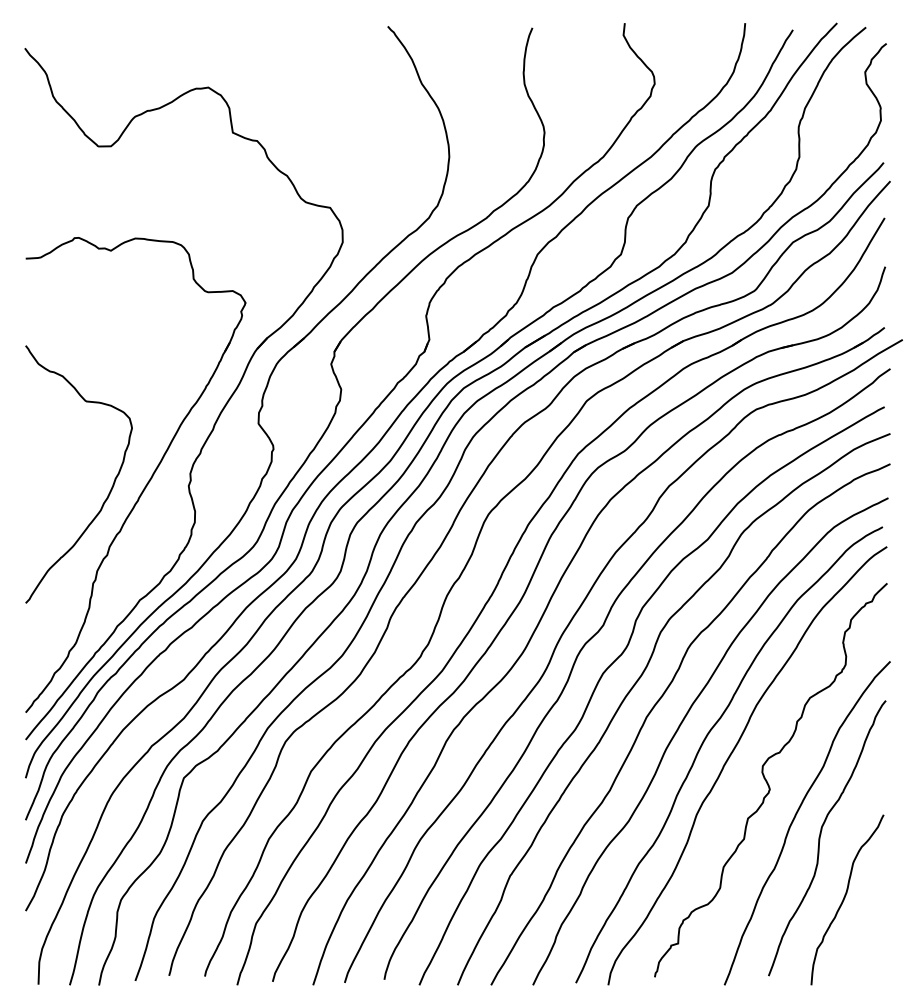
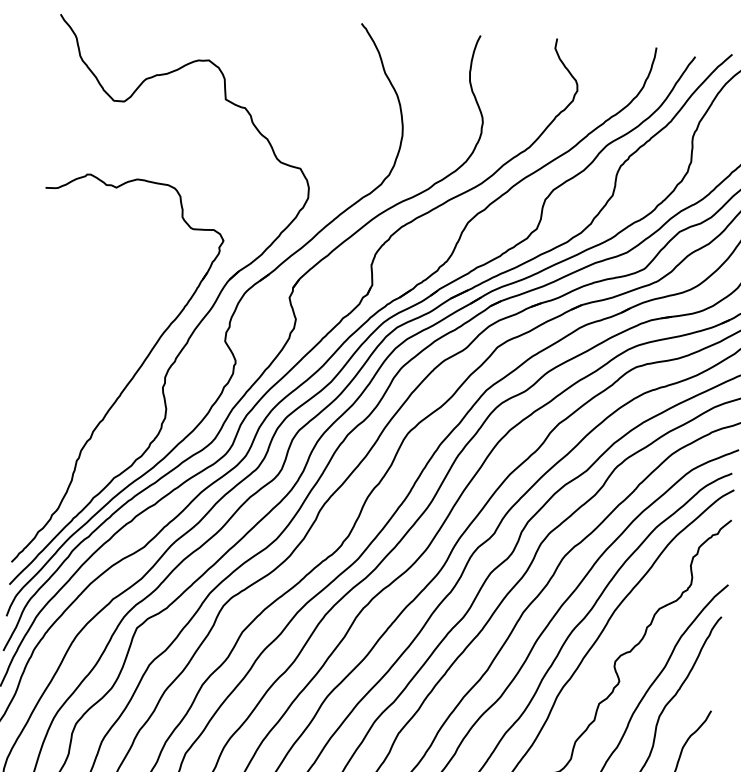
curve: (111, 486) -> (99, 382), removed

